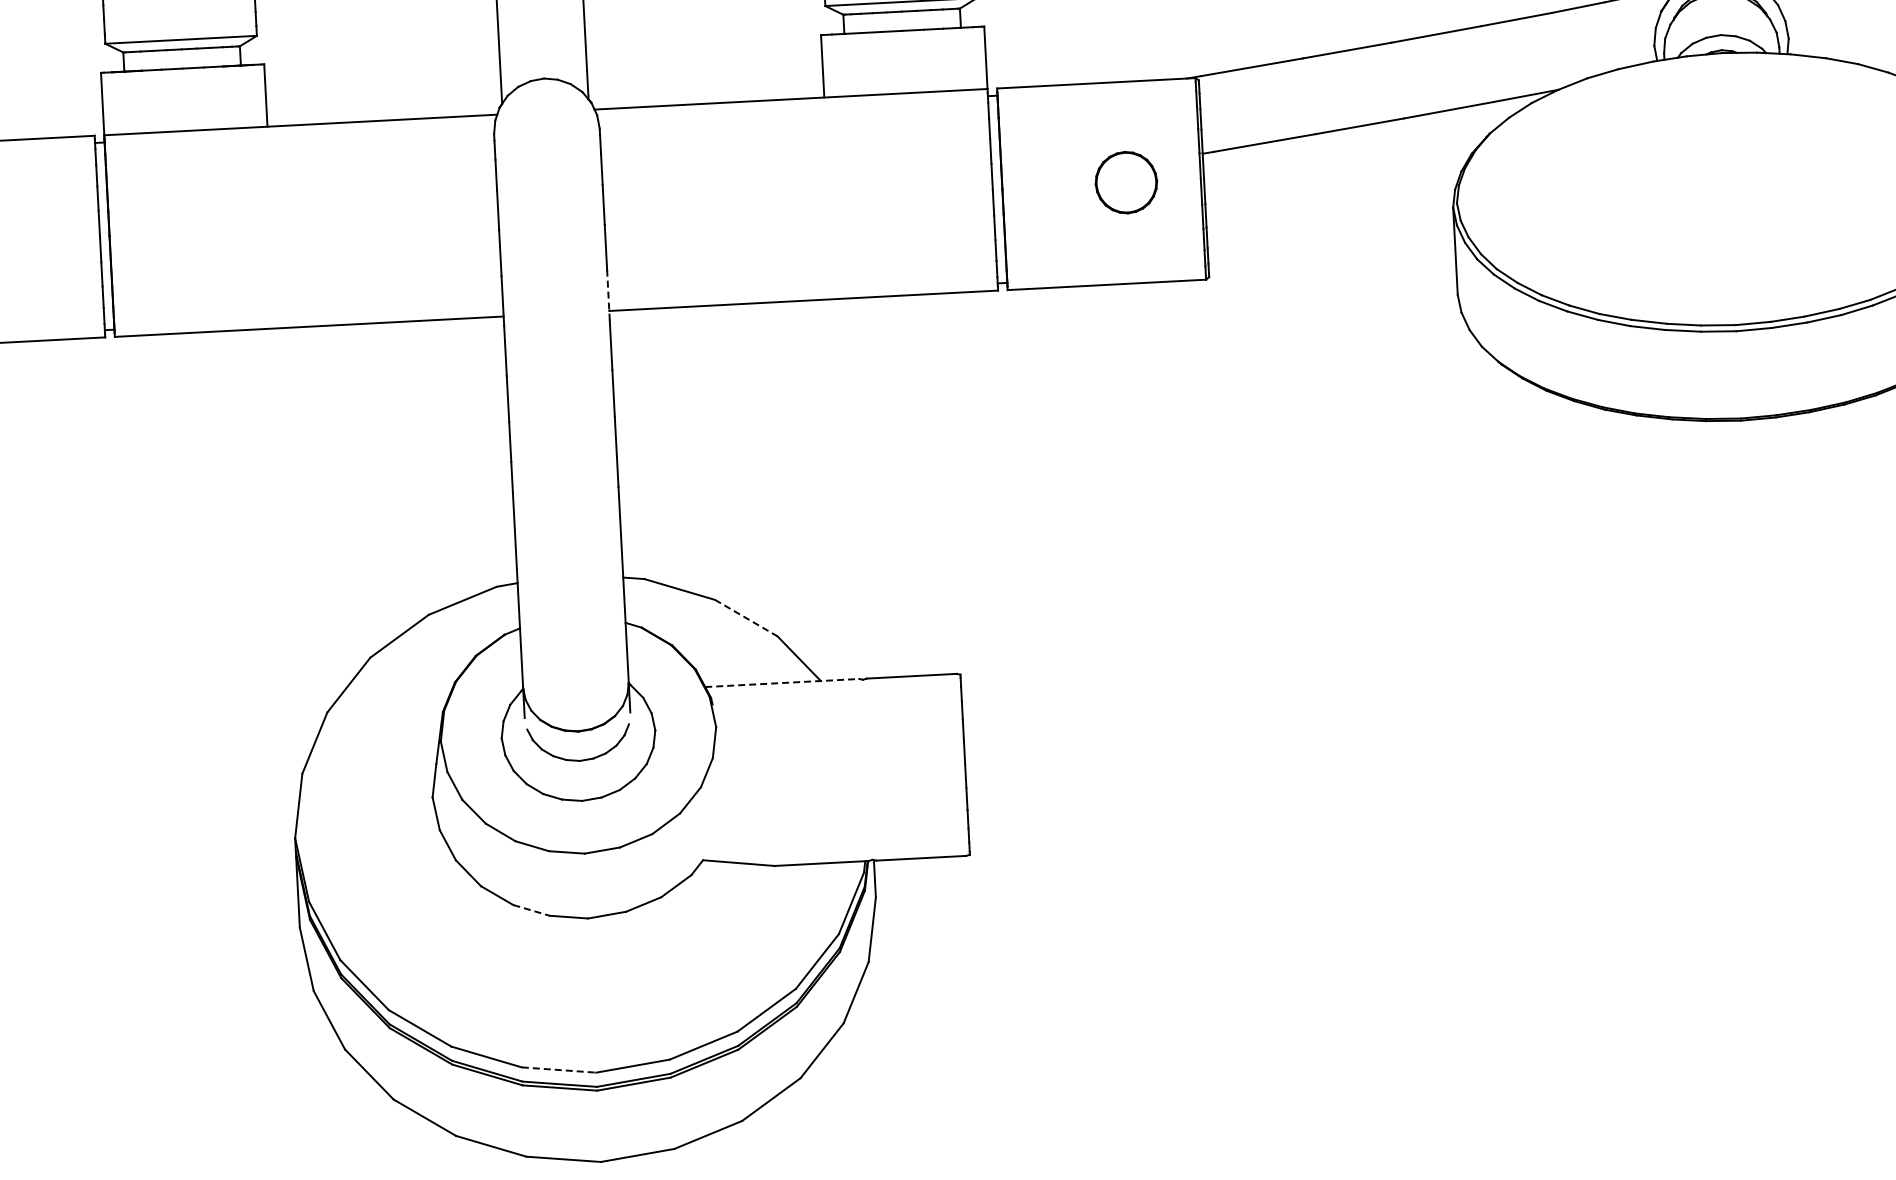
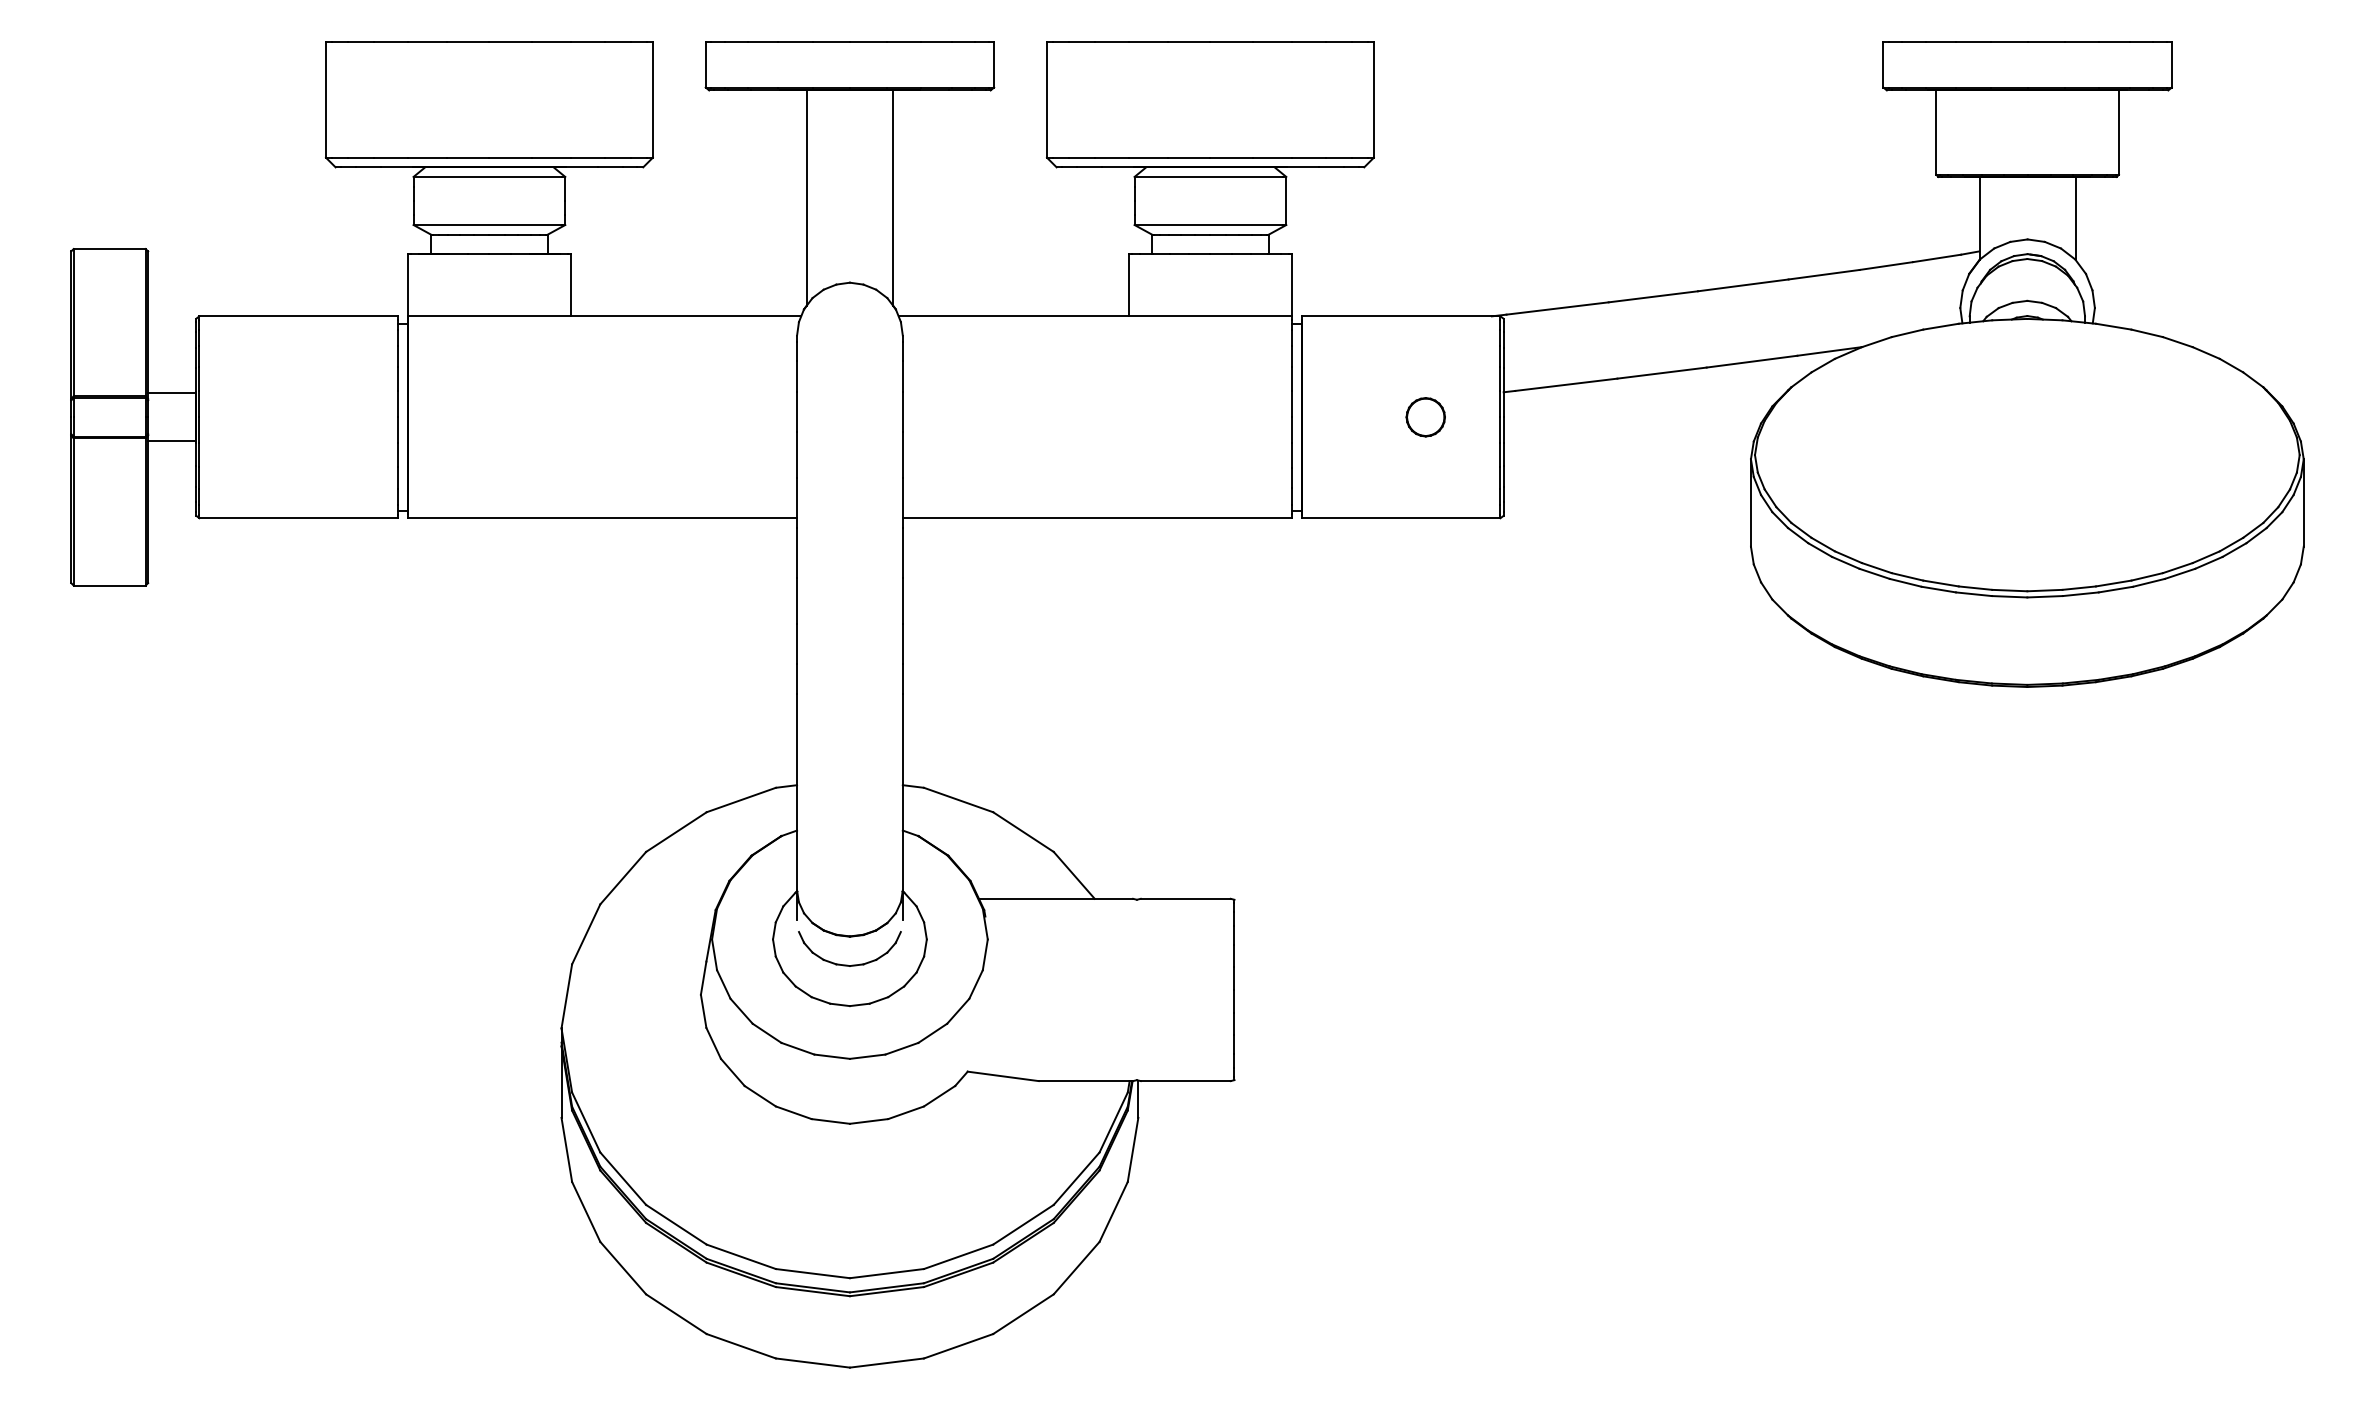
part: (1125, 183) -> (1425, 417), size x0.62
line: (608, 295) -> (902, 502), dashed -> solid
line: (746, 618) -> (1023, 832), dashed -> solid
line: (782, 682) -> (1056, 898), dashed -> solid
line: (531, 910) -> (793, 1112), dashed -> solid
line: (559, 1069) -> (813, 1273), dashed -> solid

